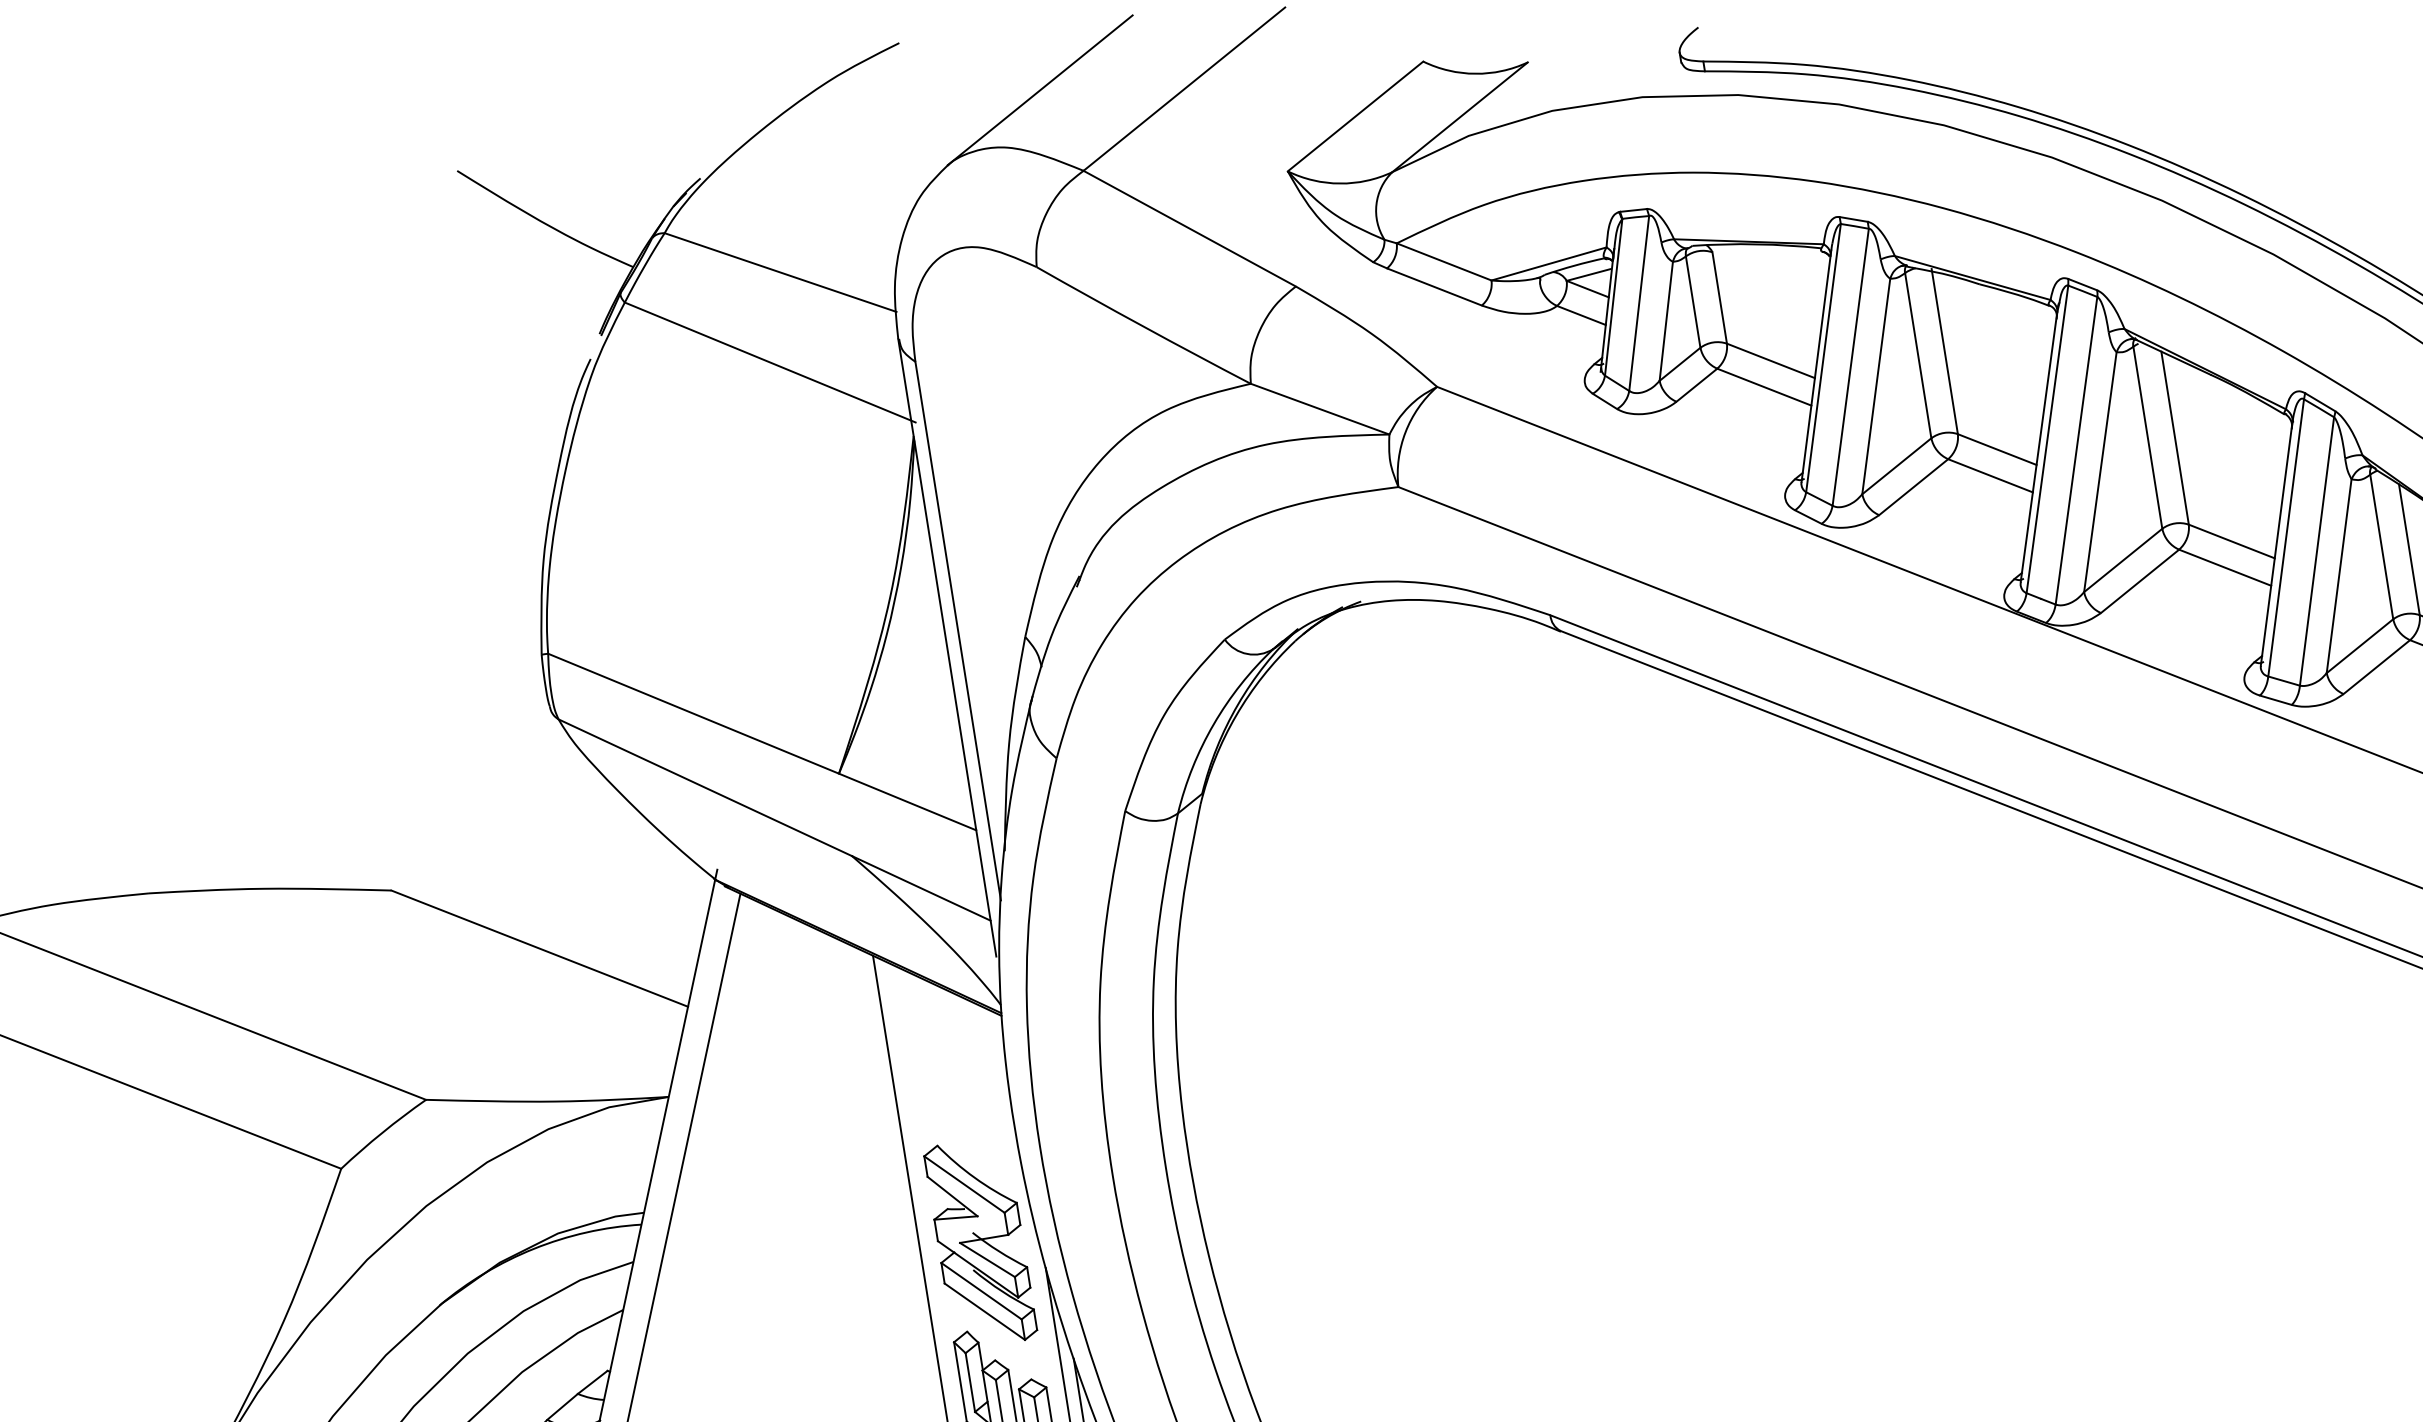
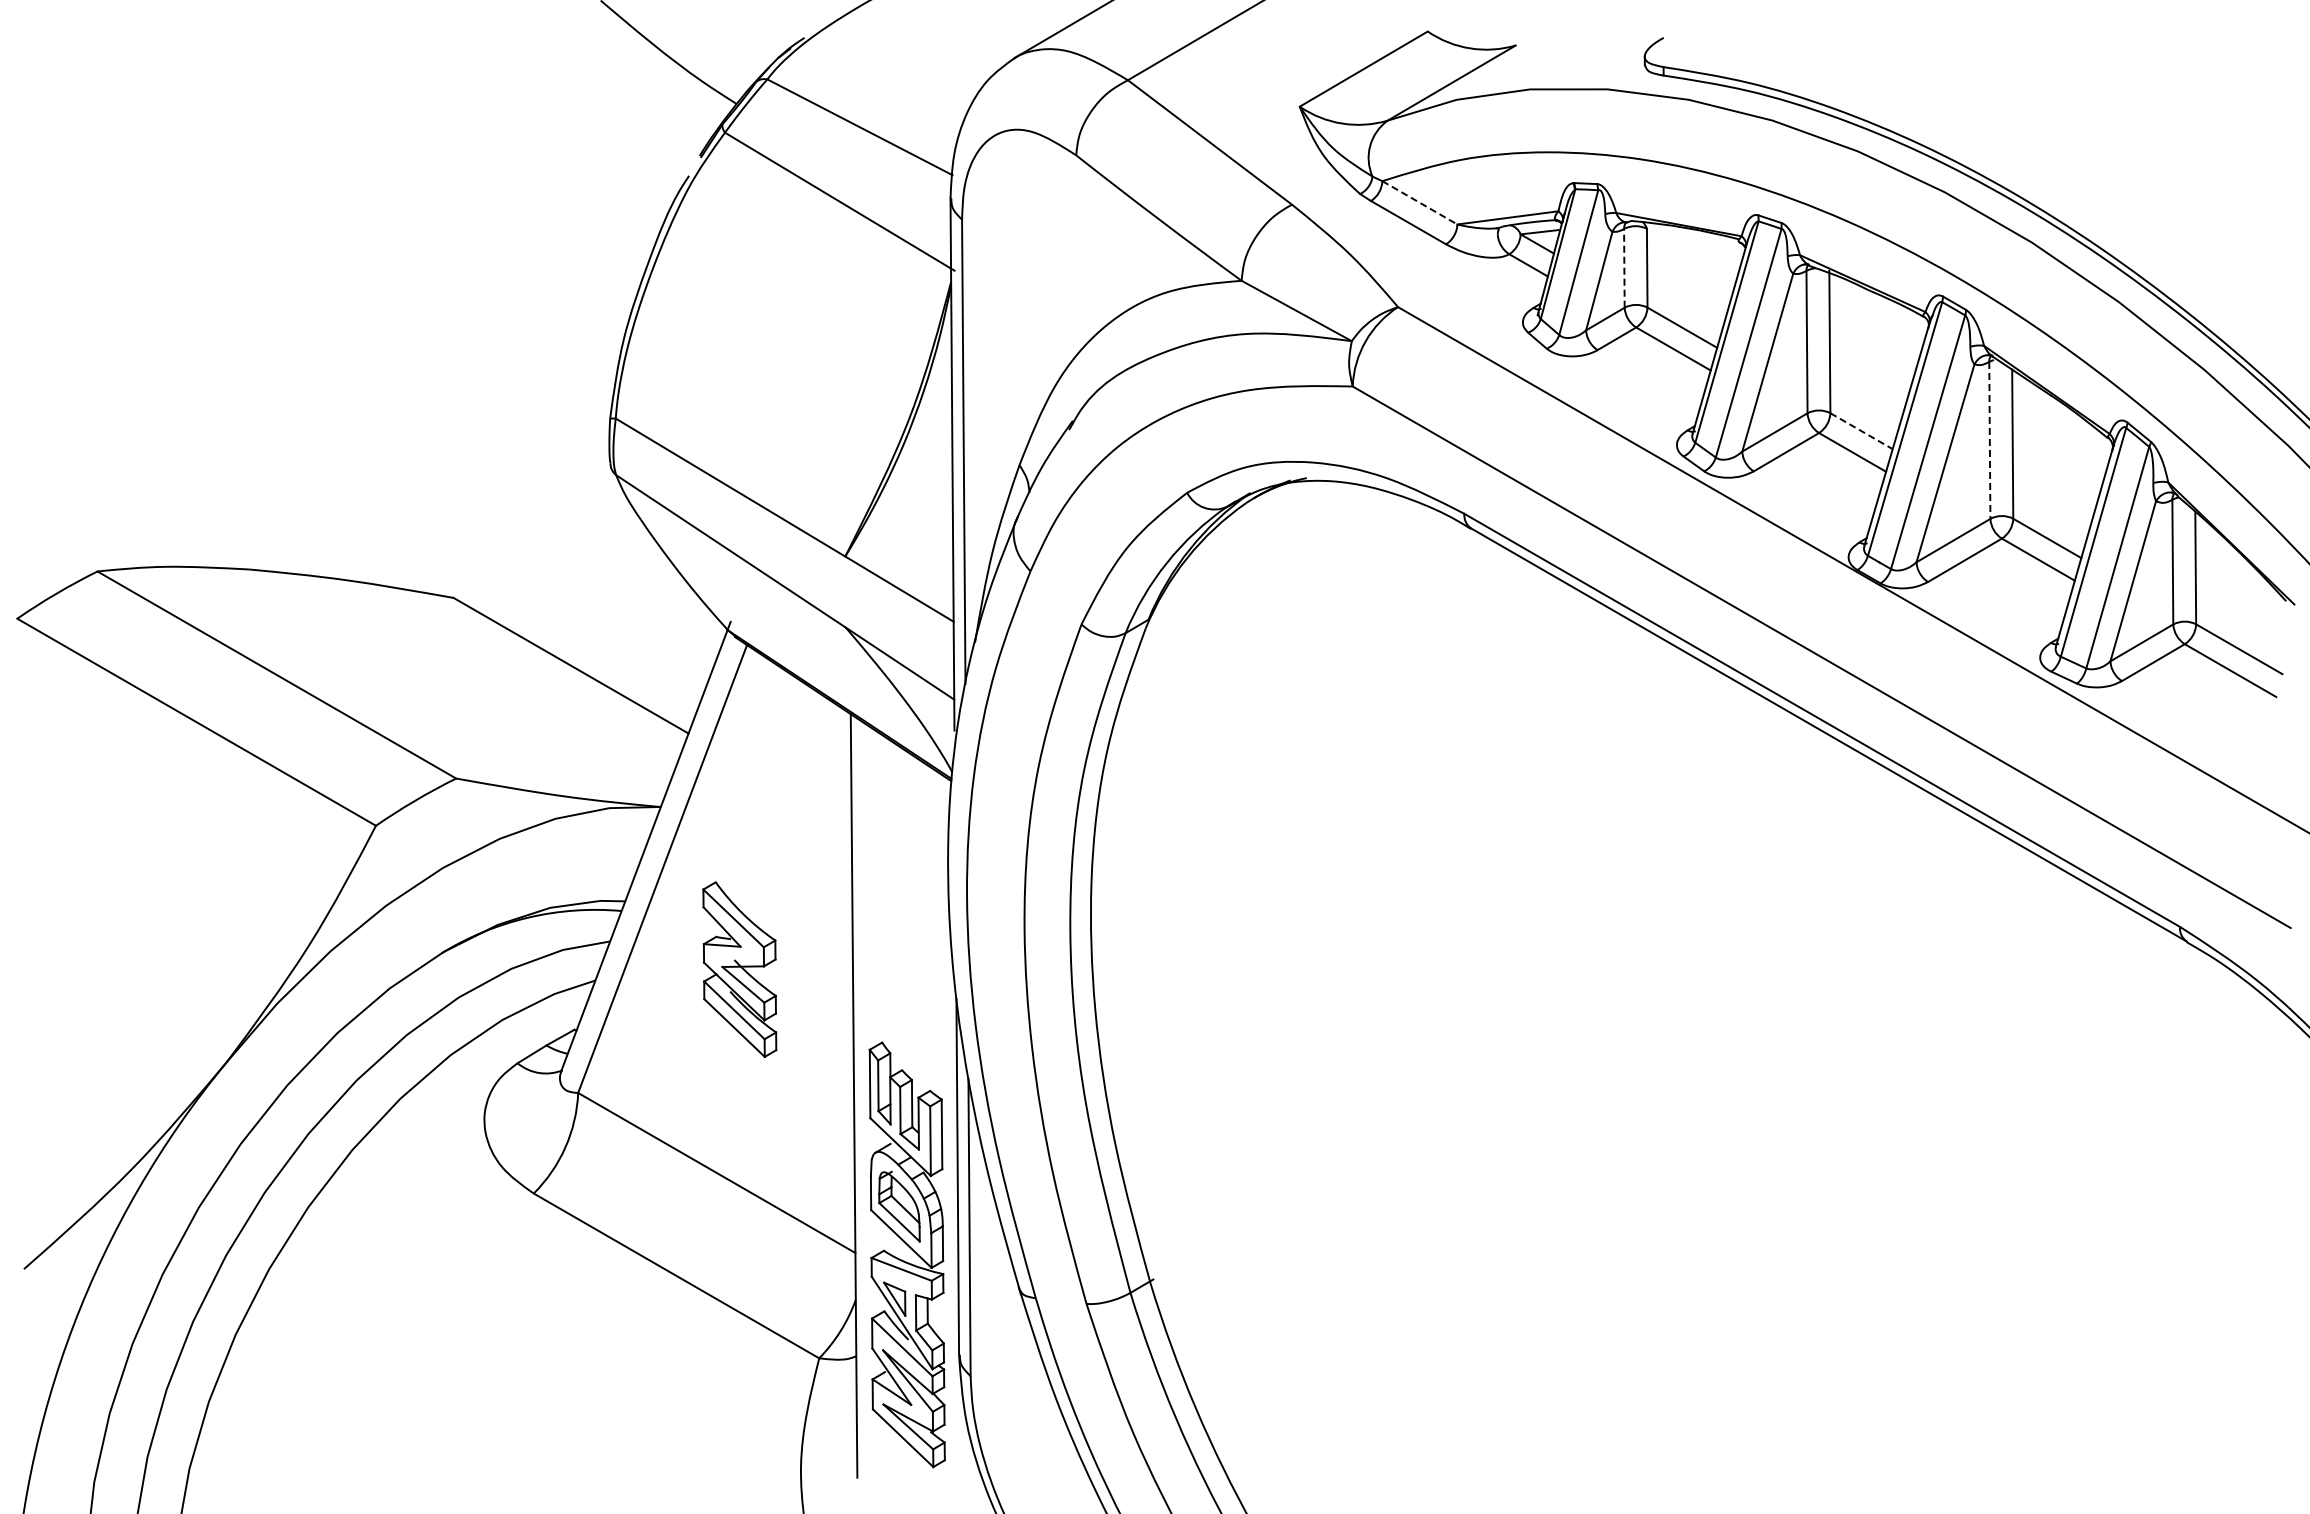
line: (1445, 262) -> (1420, 203), solid -> dashed
line: (1693, 301) -> (1624, 267), solid -> dashed
line: (2147, 437) -> (1989, 440), solid -> dashed
line: (1997, 449) -> (1861, 431), solid -> dashed
part: (980, 1242) -> (739, 969), moved

